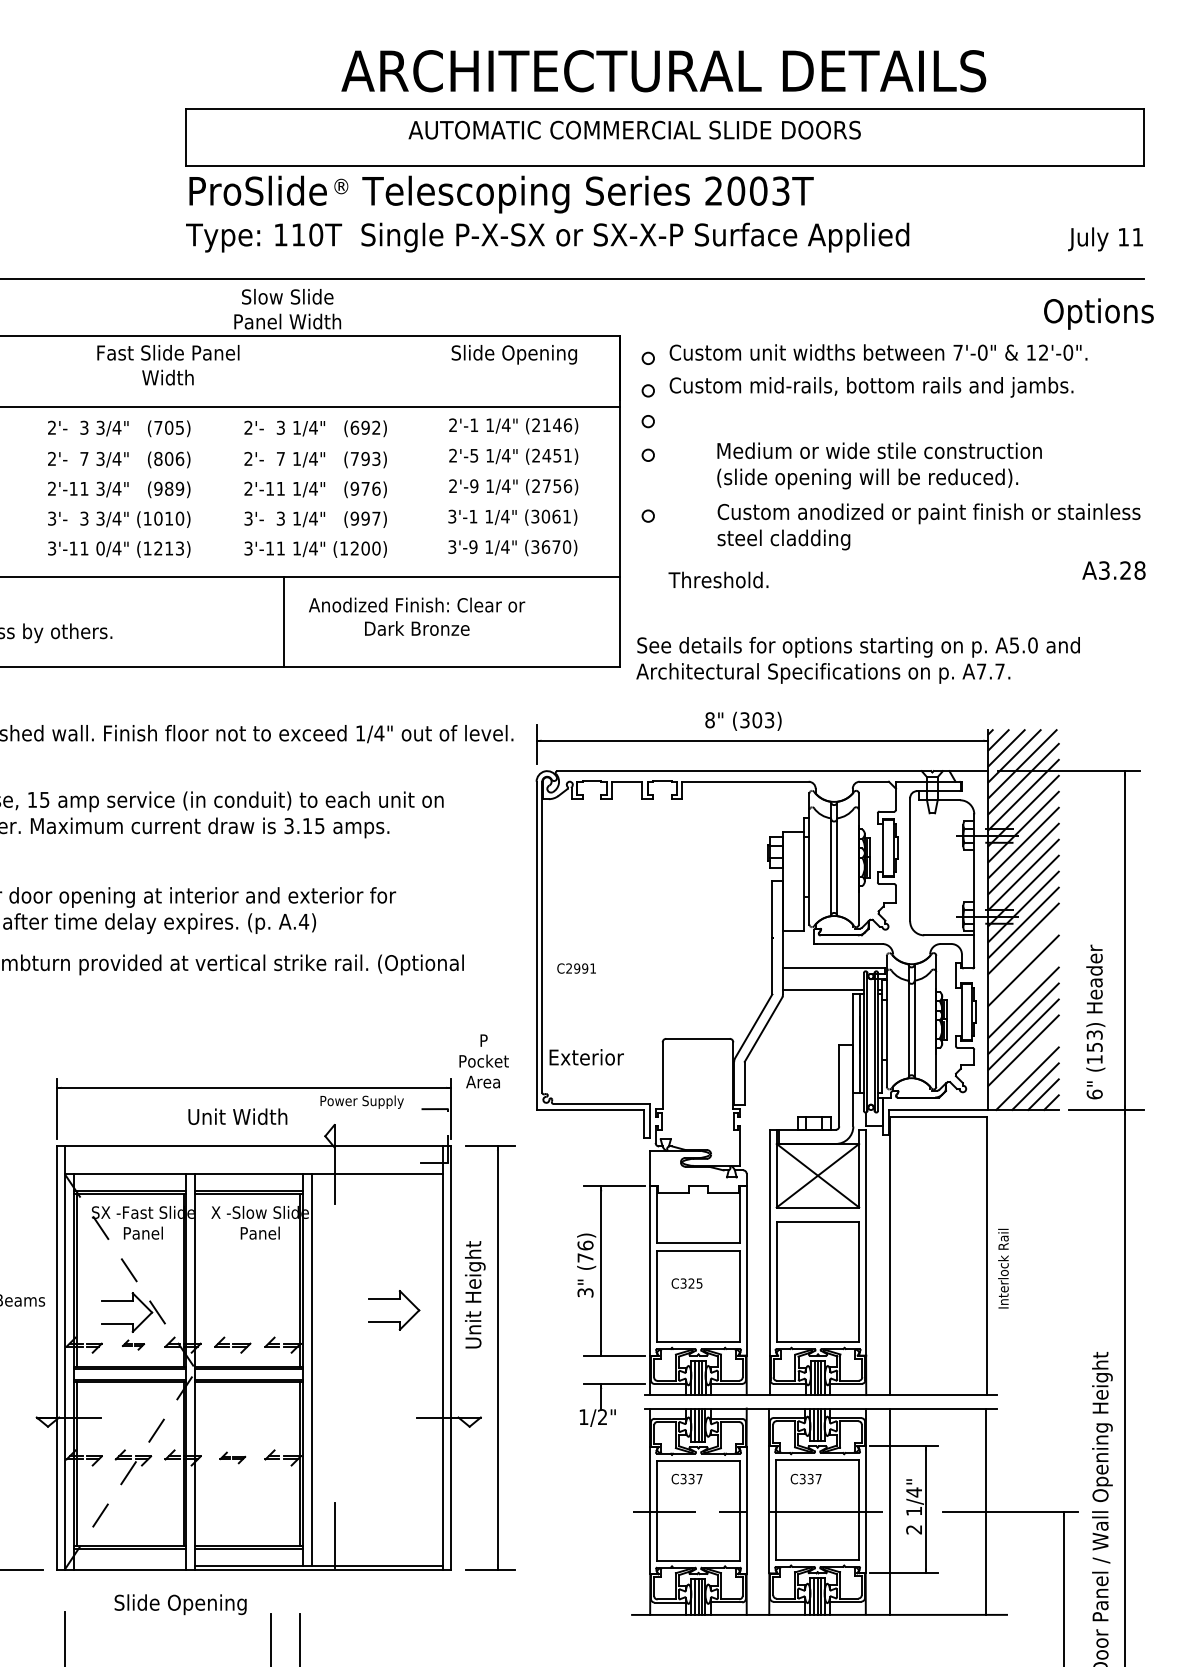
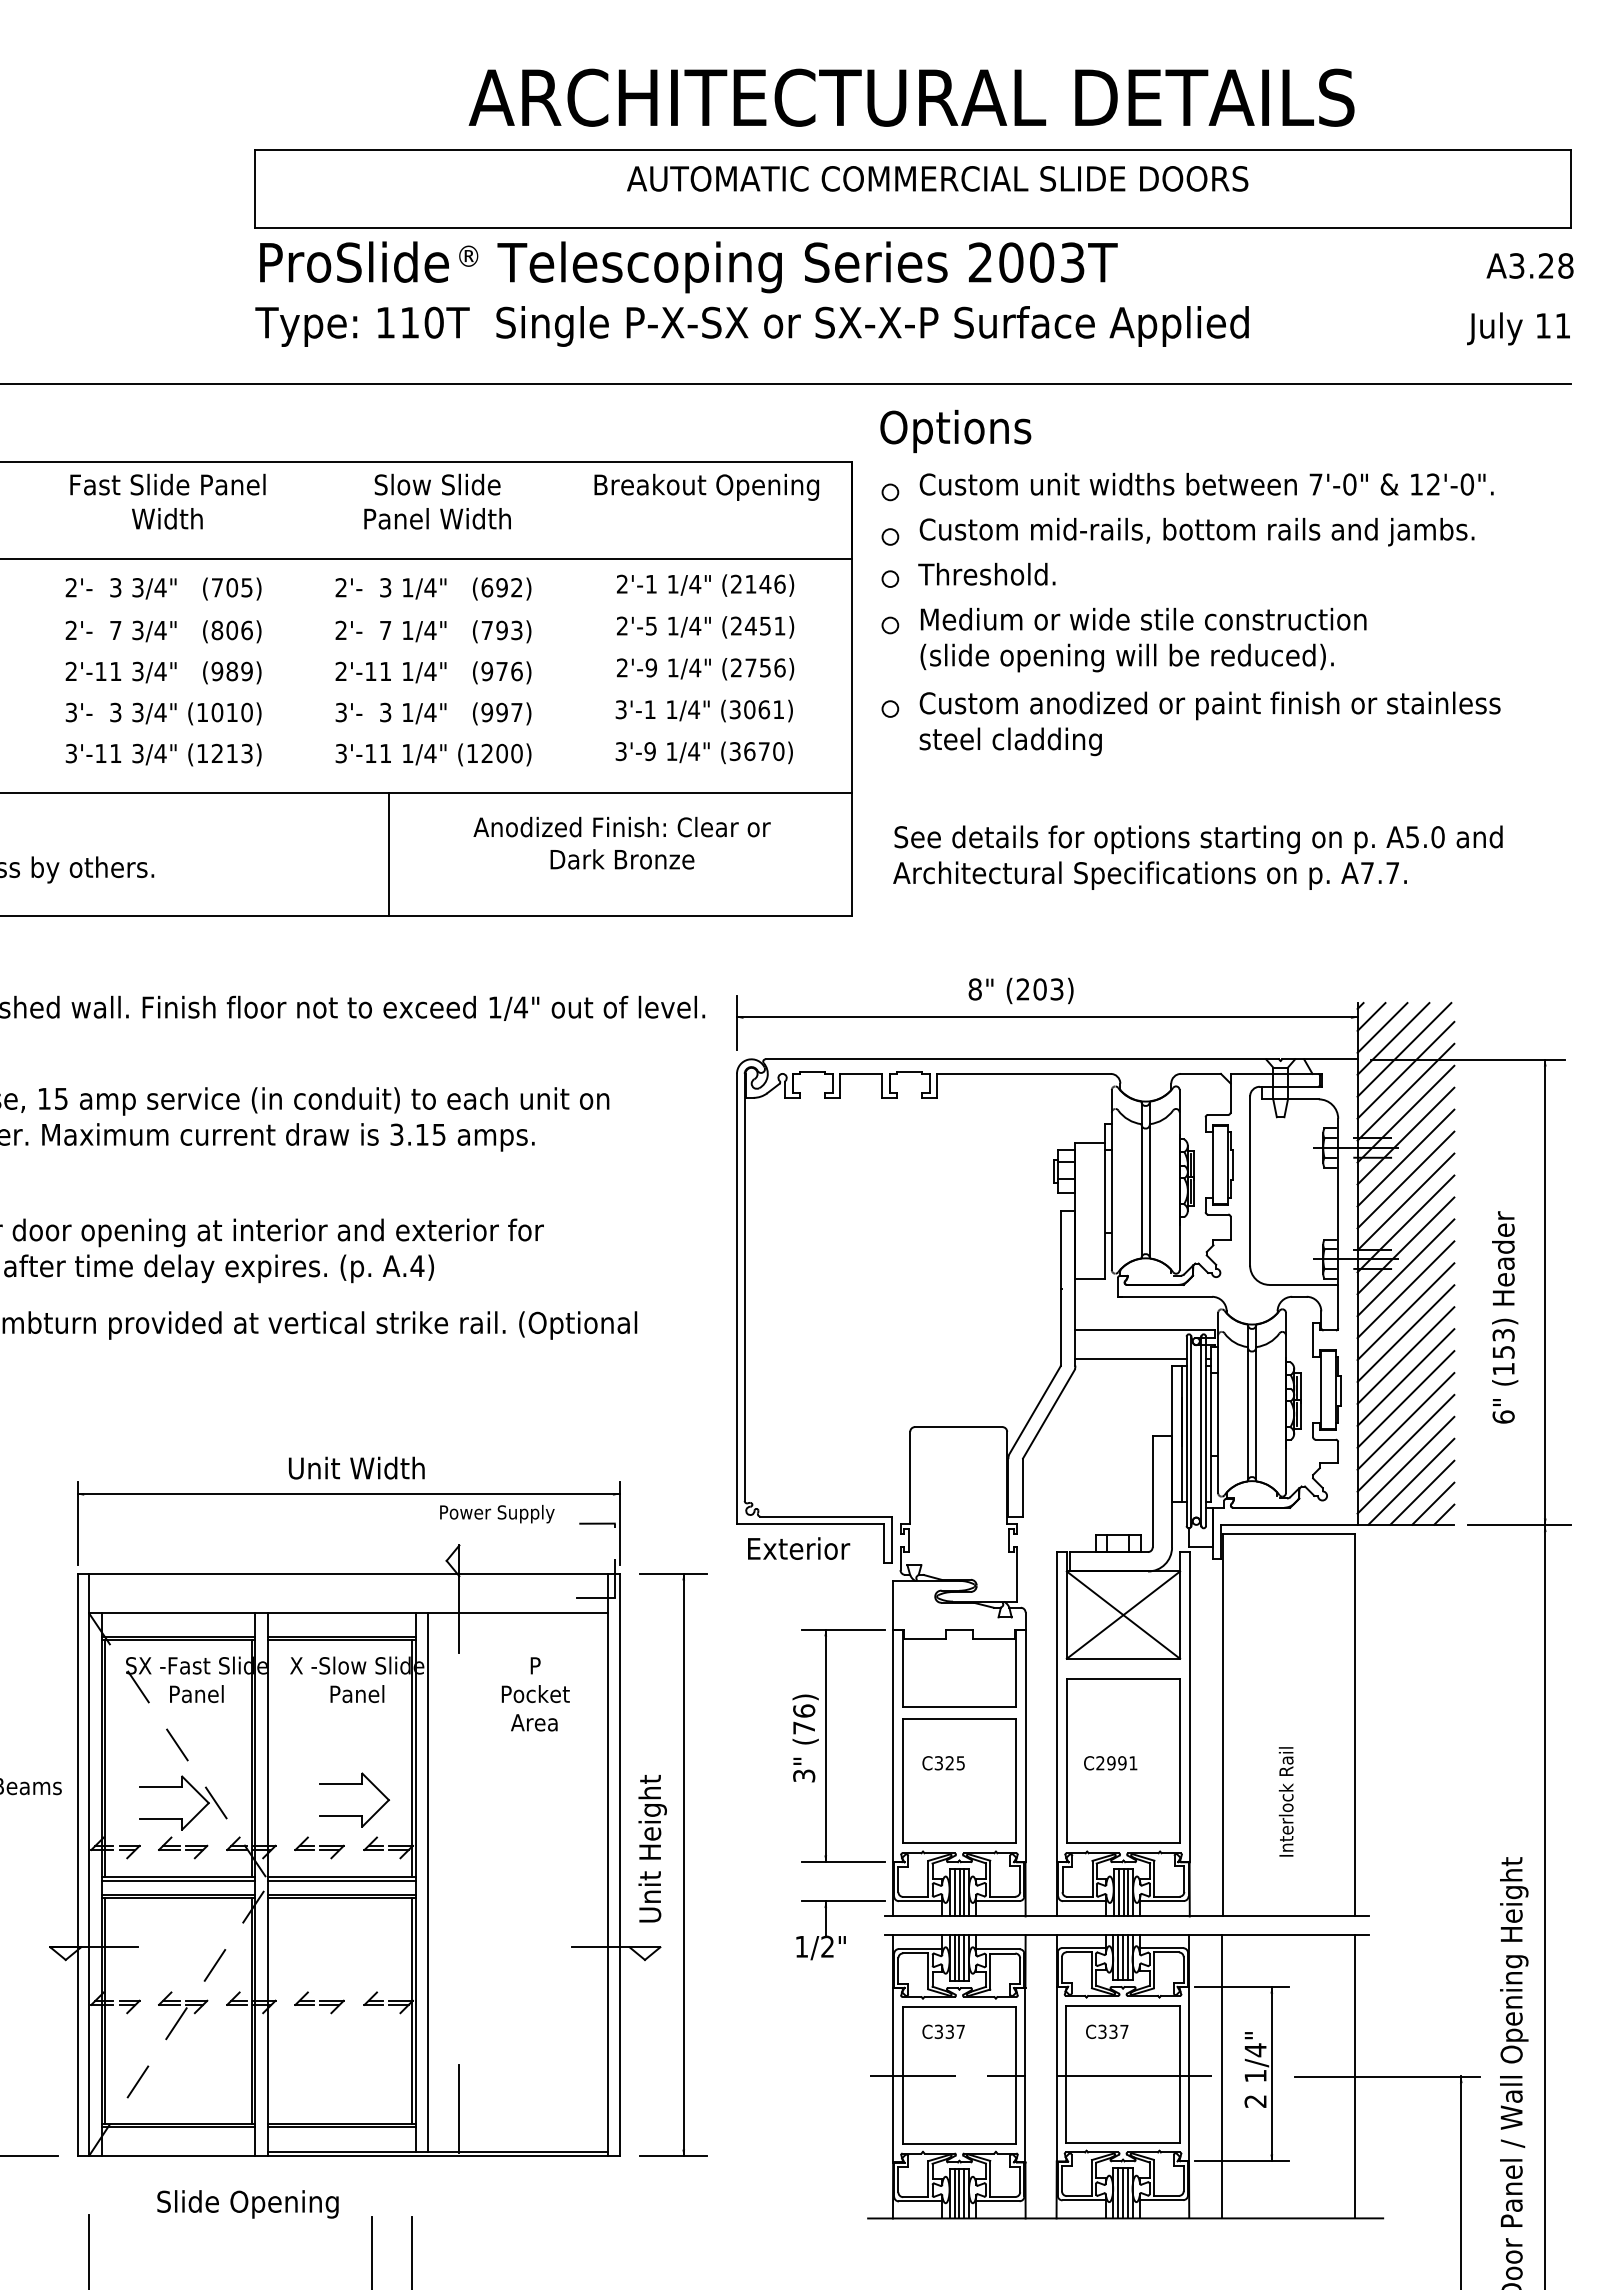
text: (634, 129) -> (937, 177), moved
text: (287, 309) -> (437, 502), moved
text: (1098, 313) -> (955, 430), moved
text: (514, 354) -> (706, 486), Slide Opening -> Breakout Opening
text: (168, 365) -> (168, 502), moved
text: (879, 465) -> (1143, 639), moved
text: (928, 526) -> (1209, 723), moved
text: (100, 548) -> (137, 753), 0/4" -> 3/4"
text: (1113, 570) -> (1529, 265), moved
text: (718, 579) -> (986, 573), moved
text: (417, 616) -> (622, 842), moved
text: (857, 660) -> (1197, 857), moved
text: (744, 720) -> (1022, 989), (303) -> (203)
line: (1023, 954) -> (1405, 1311), added
text: (576, 968) -> (1110, 1763), moved
line: (1023, 986) -> (1405, 1355), added
text: (1095, 1021) -> (1504, 1316), moved
text: (586, 1057) -> (798, 1548), moved
text: (483, 1061) -> (534, 1694), moved
line: (1023, 1066) -> (1405, 1465), added
text: (237, 1116) -> (356, 1467), moved
text: (1003, 1268) -> (1286, 1801), moved
text: (475, 1294) -> (653, 1848), moved
part: (394, 1299) -> (354, 1785), moved
part: (133, 1344) -> (183, 1846), size x1.67
part: (232, 1457) -> (319, 2002), size x1.43

